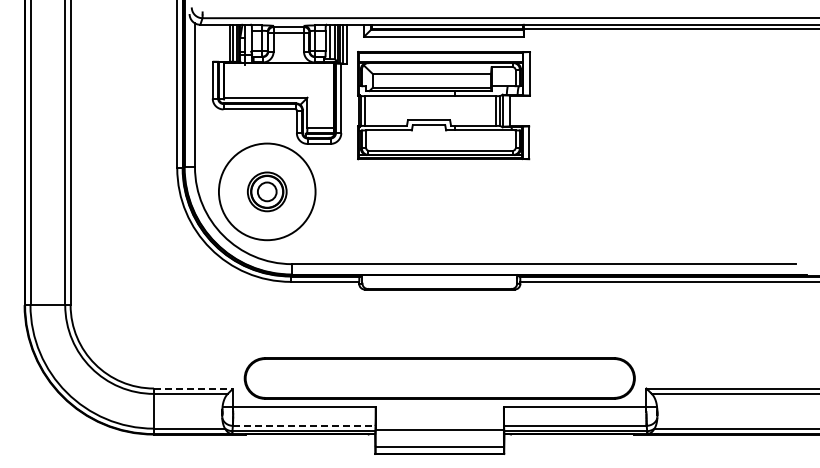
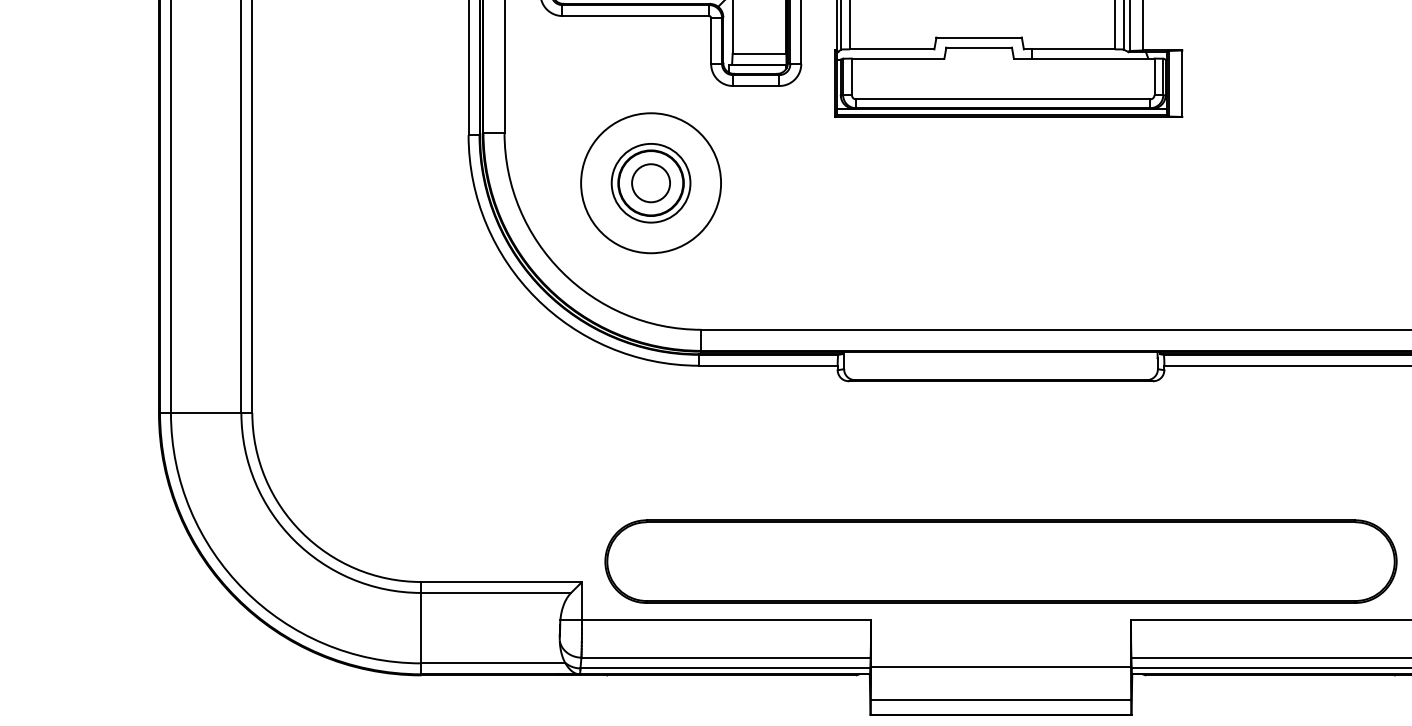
circle: (266, 191) -> (649, 182), size x0.71
line: (193, 388) -> (501, 581), dashed -> solid
line: (304, 425) -> (726, 656), dashed -> solid

